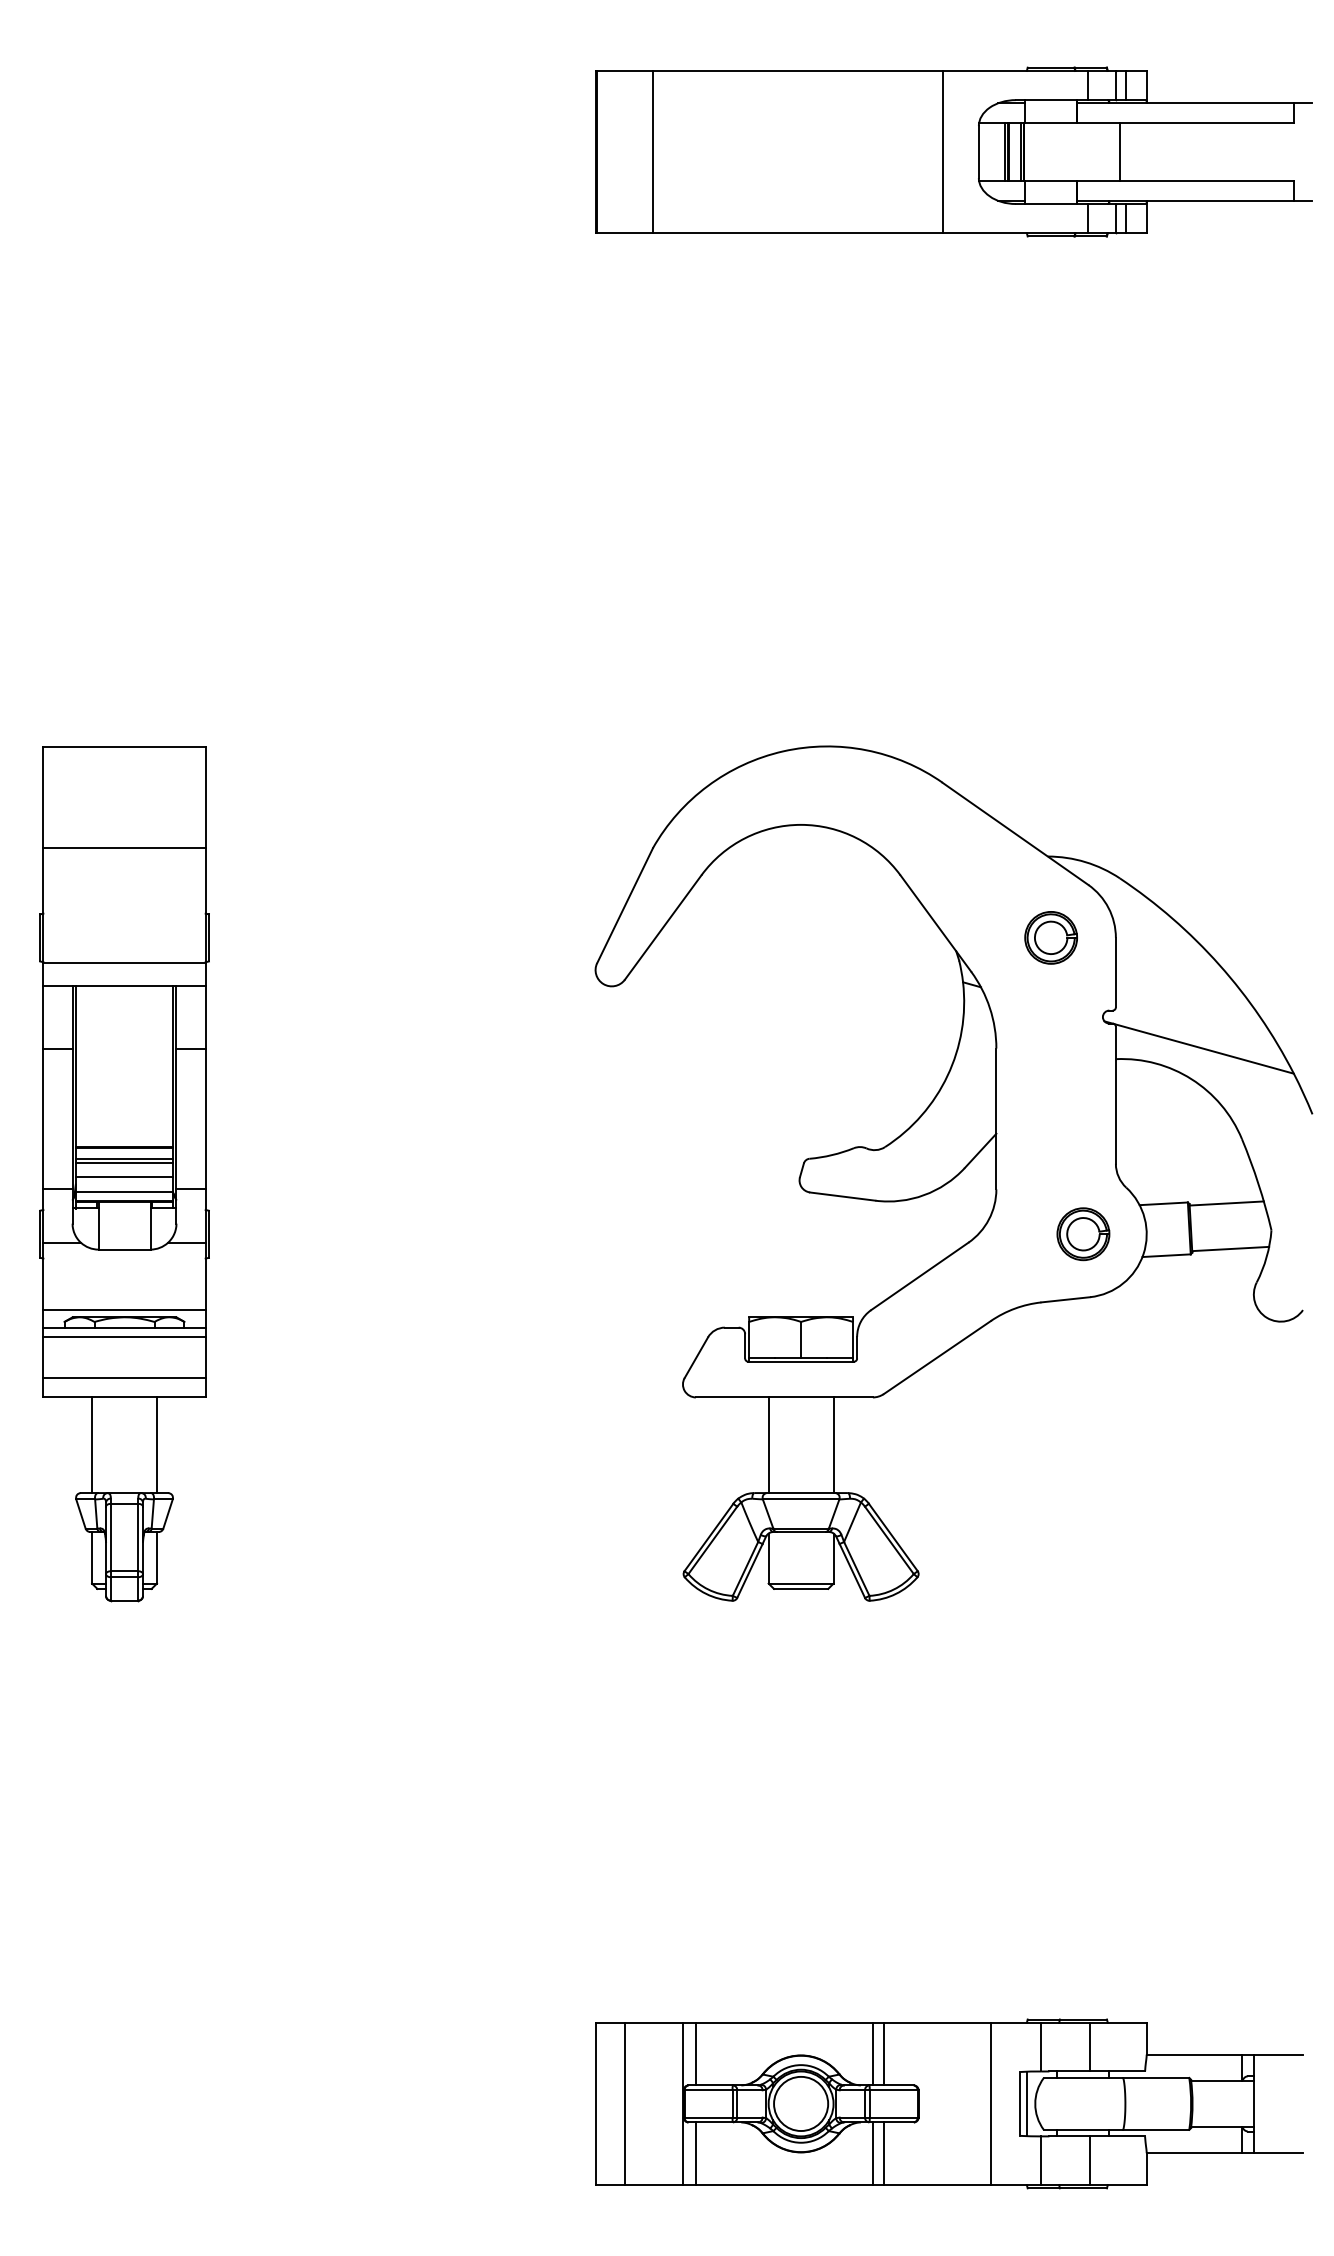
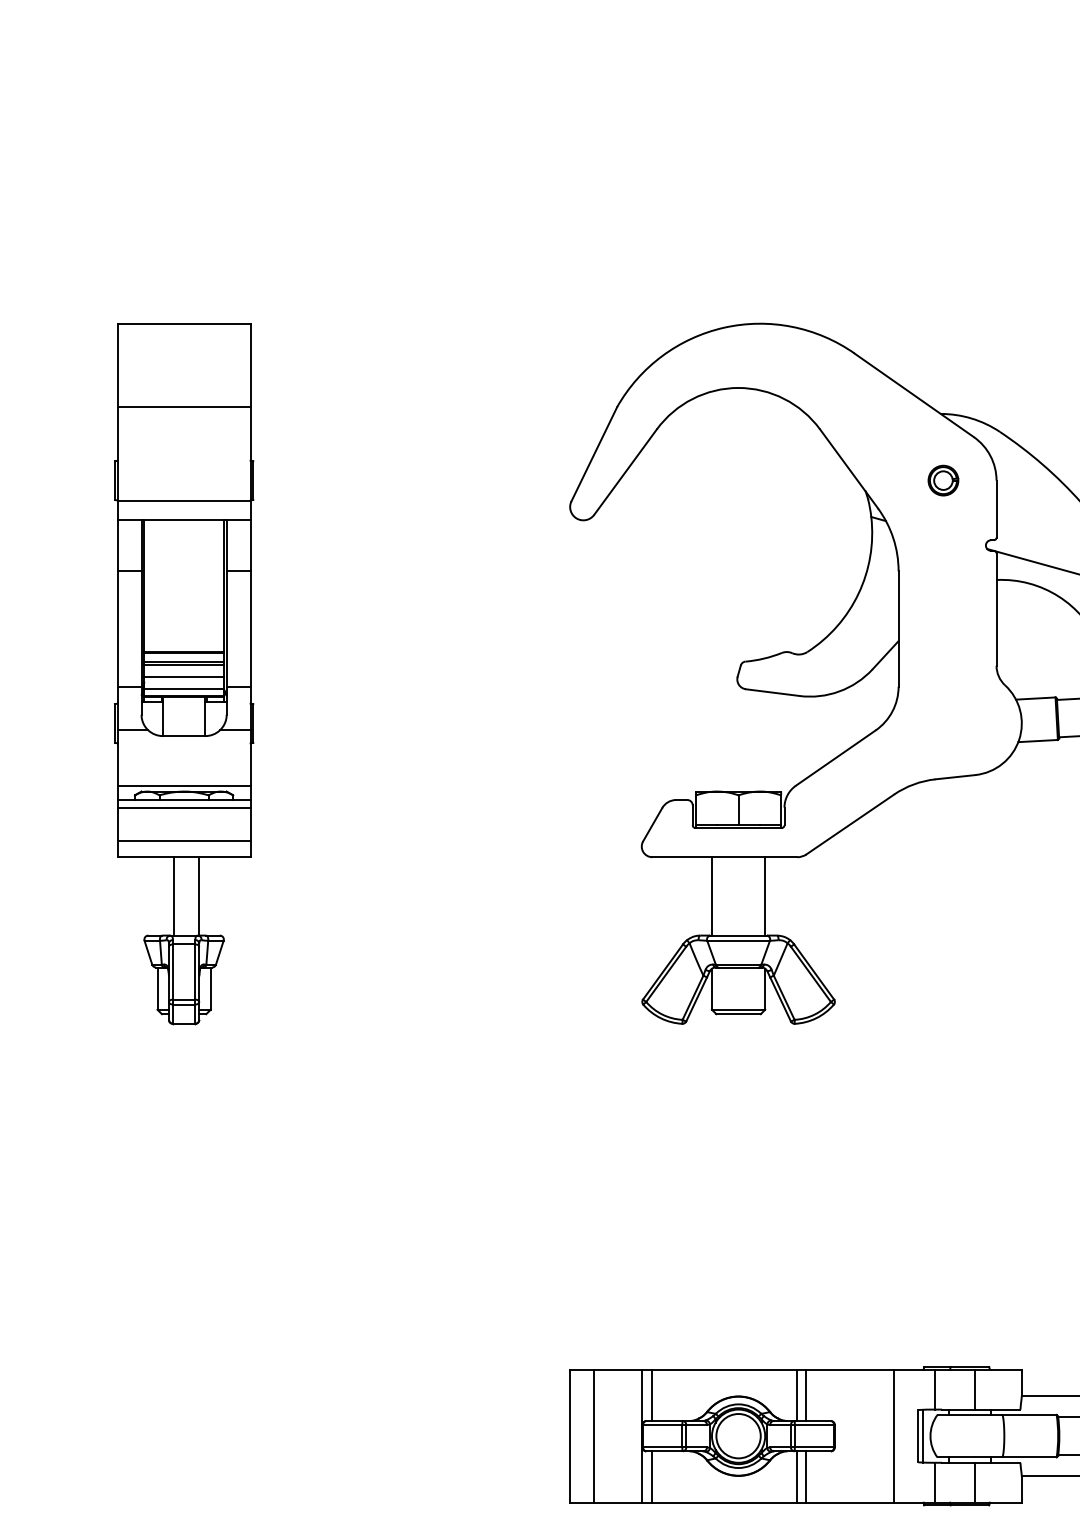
part: (1050, 937) -> (942, 480), size x0.7
part: (1083, 1234) -> (969, 723), removed
line: (92, 1445) -> (198, 896), moved
line: (157, 1445) -> (174, 896), moved

